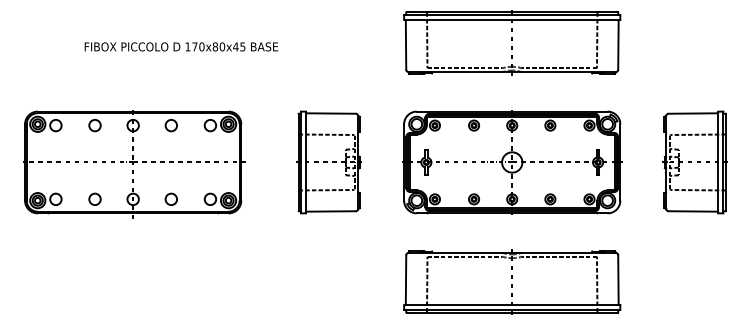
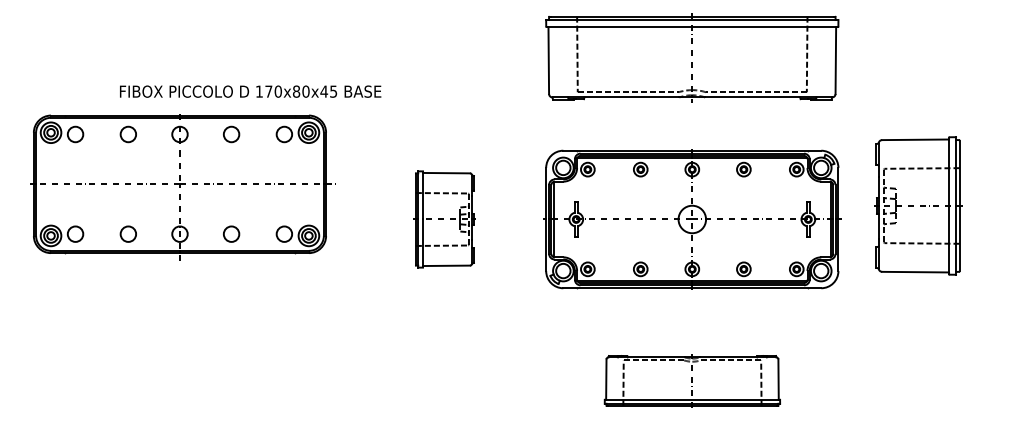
text: (180, 46) -> (249, 91), moved
part: (328, 162) -> (443, 219), size x0.7
part: (694, 162) -> (917, 205), moved
part: (134, 164) -> (181, 187), moved
part: (512, 281) -> (692, 380), size x0.6

